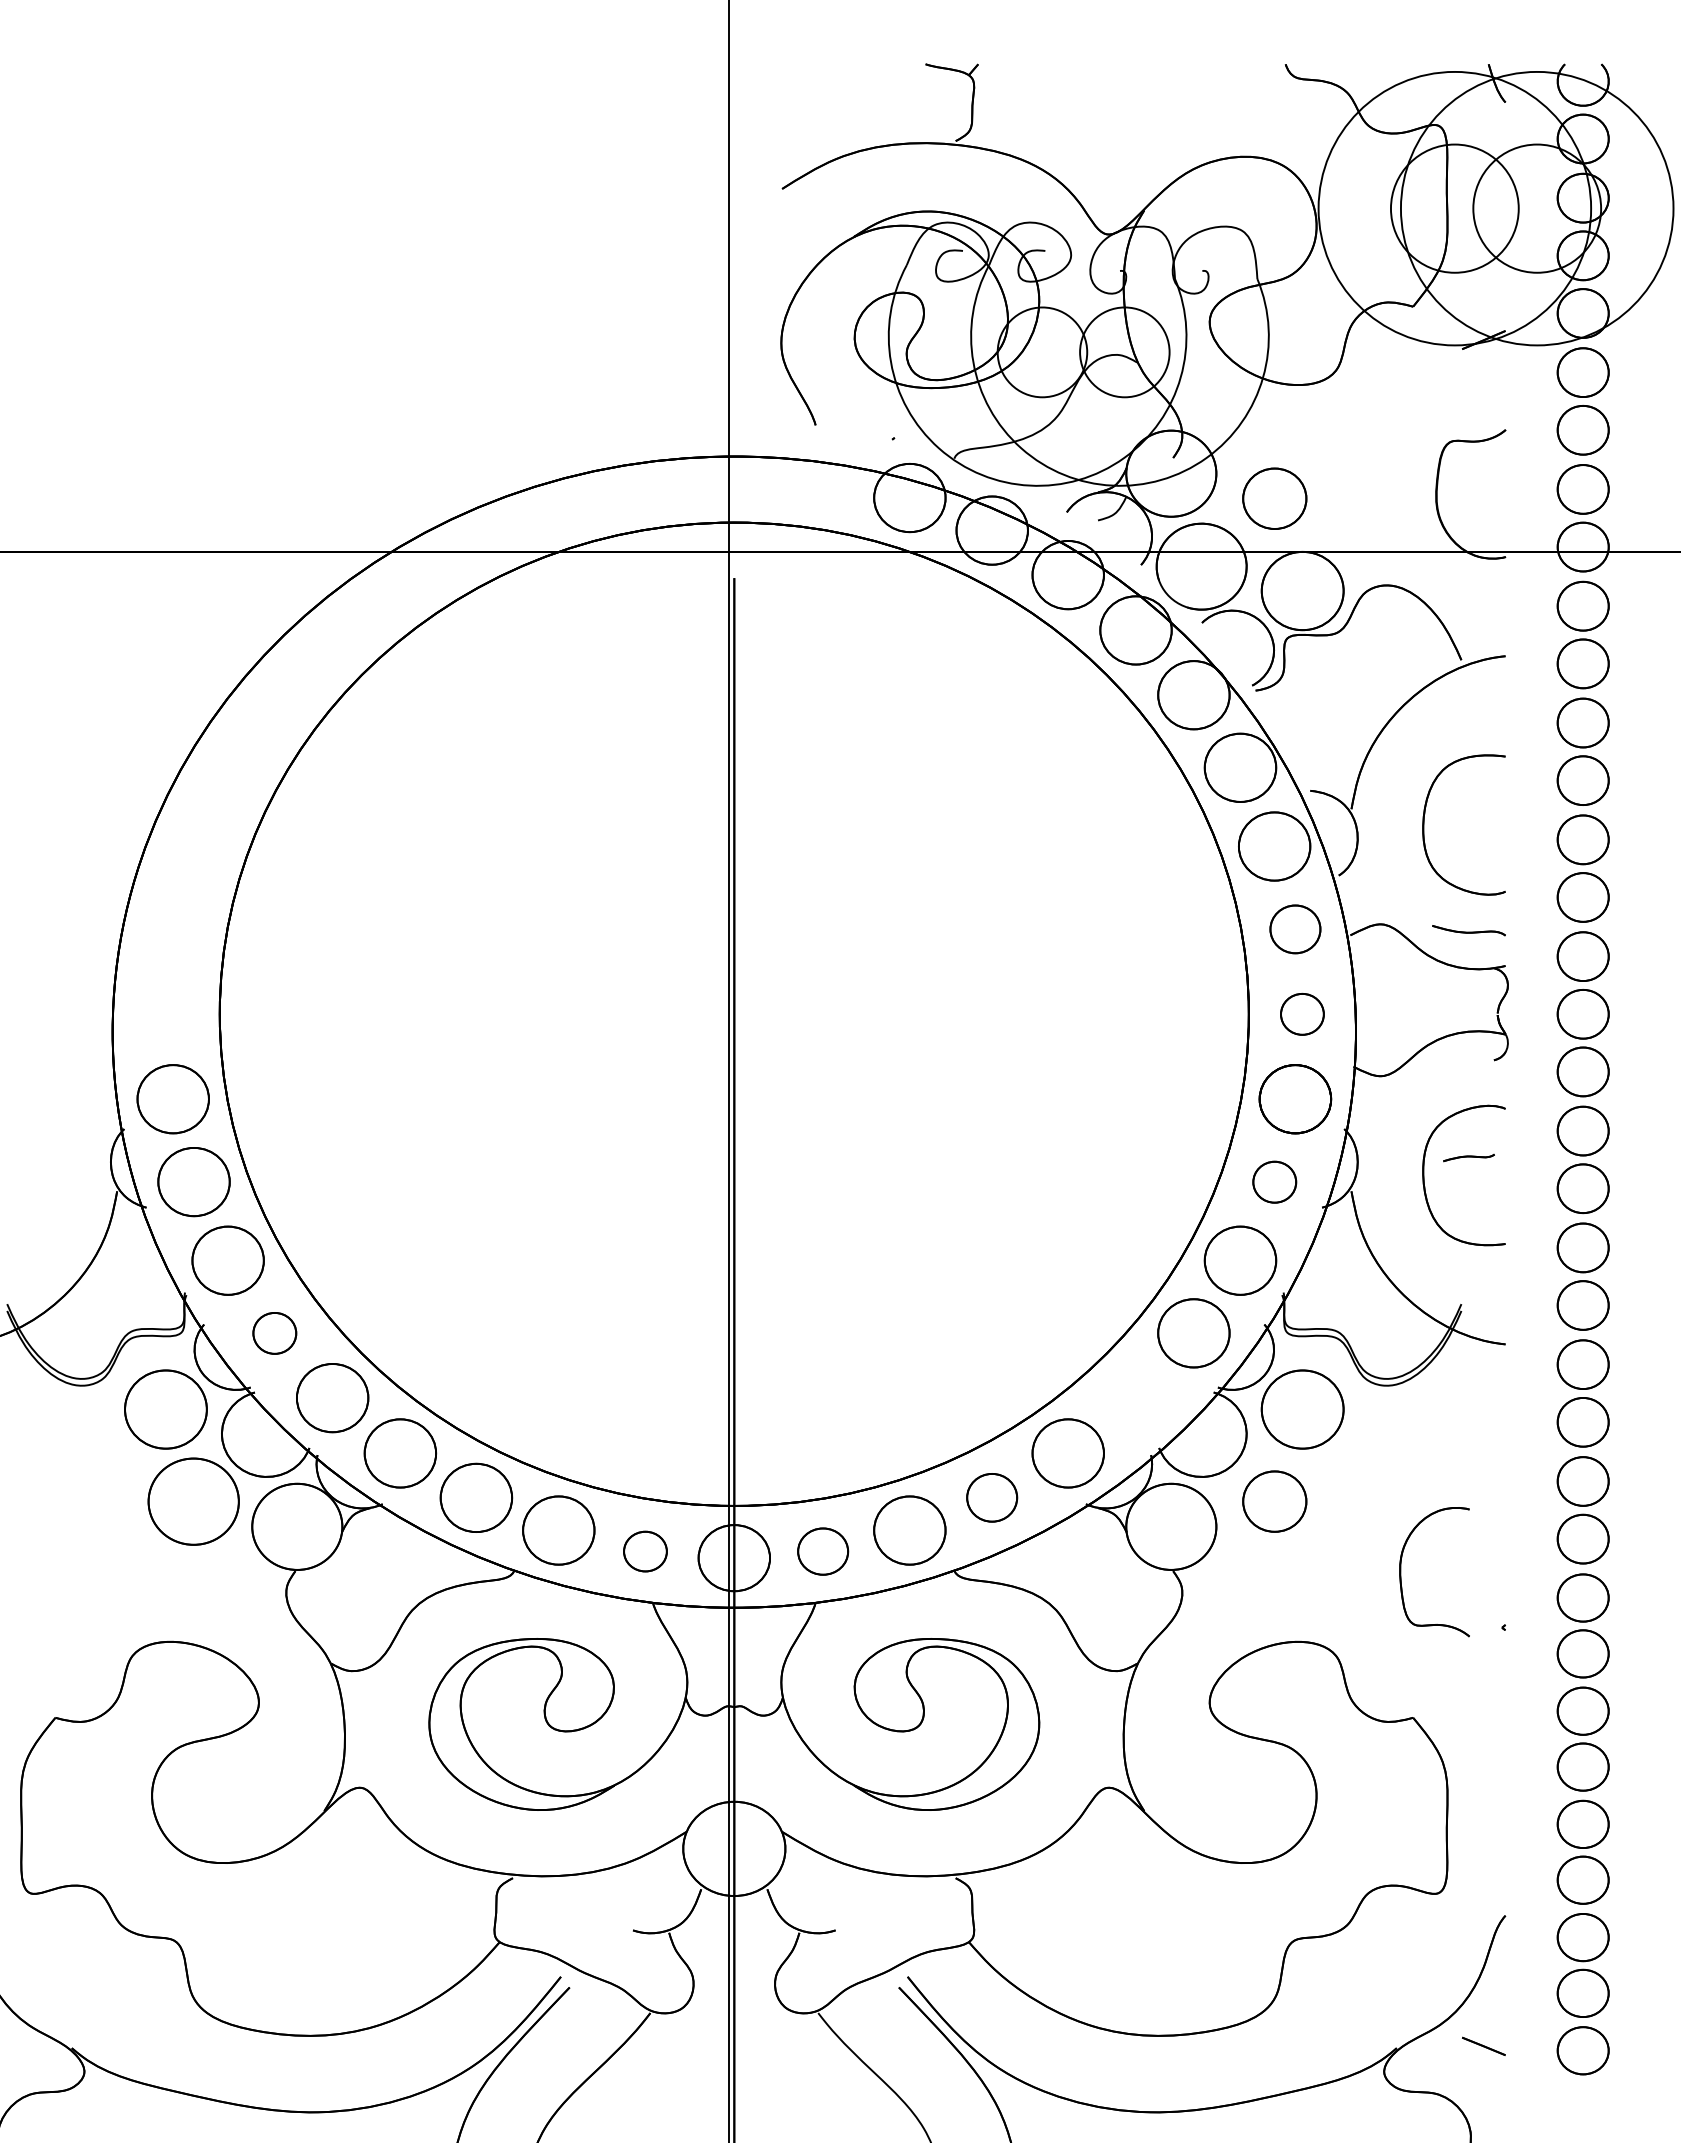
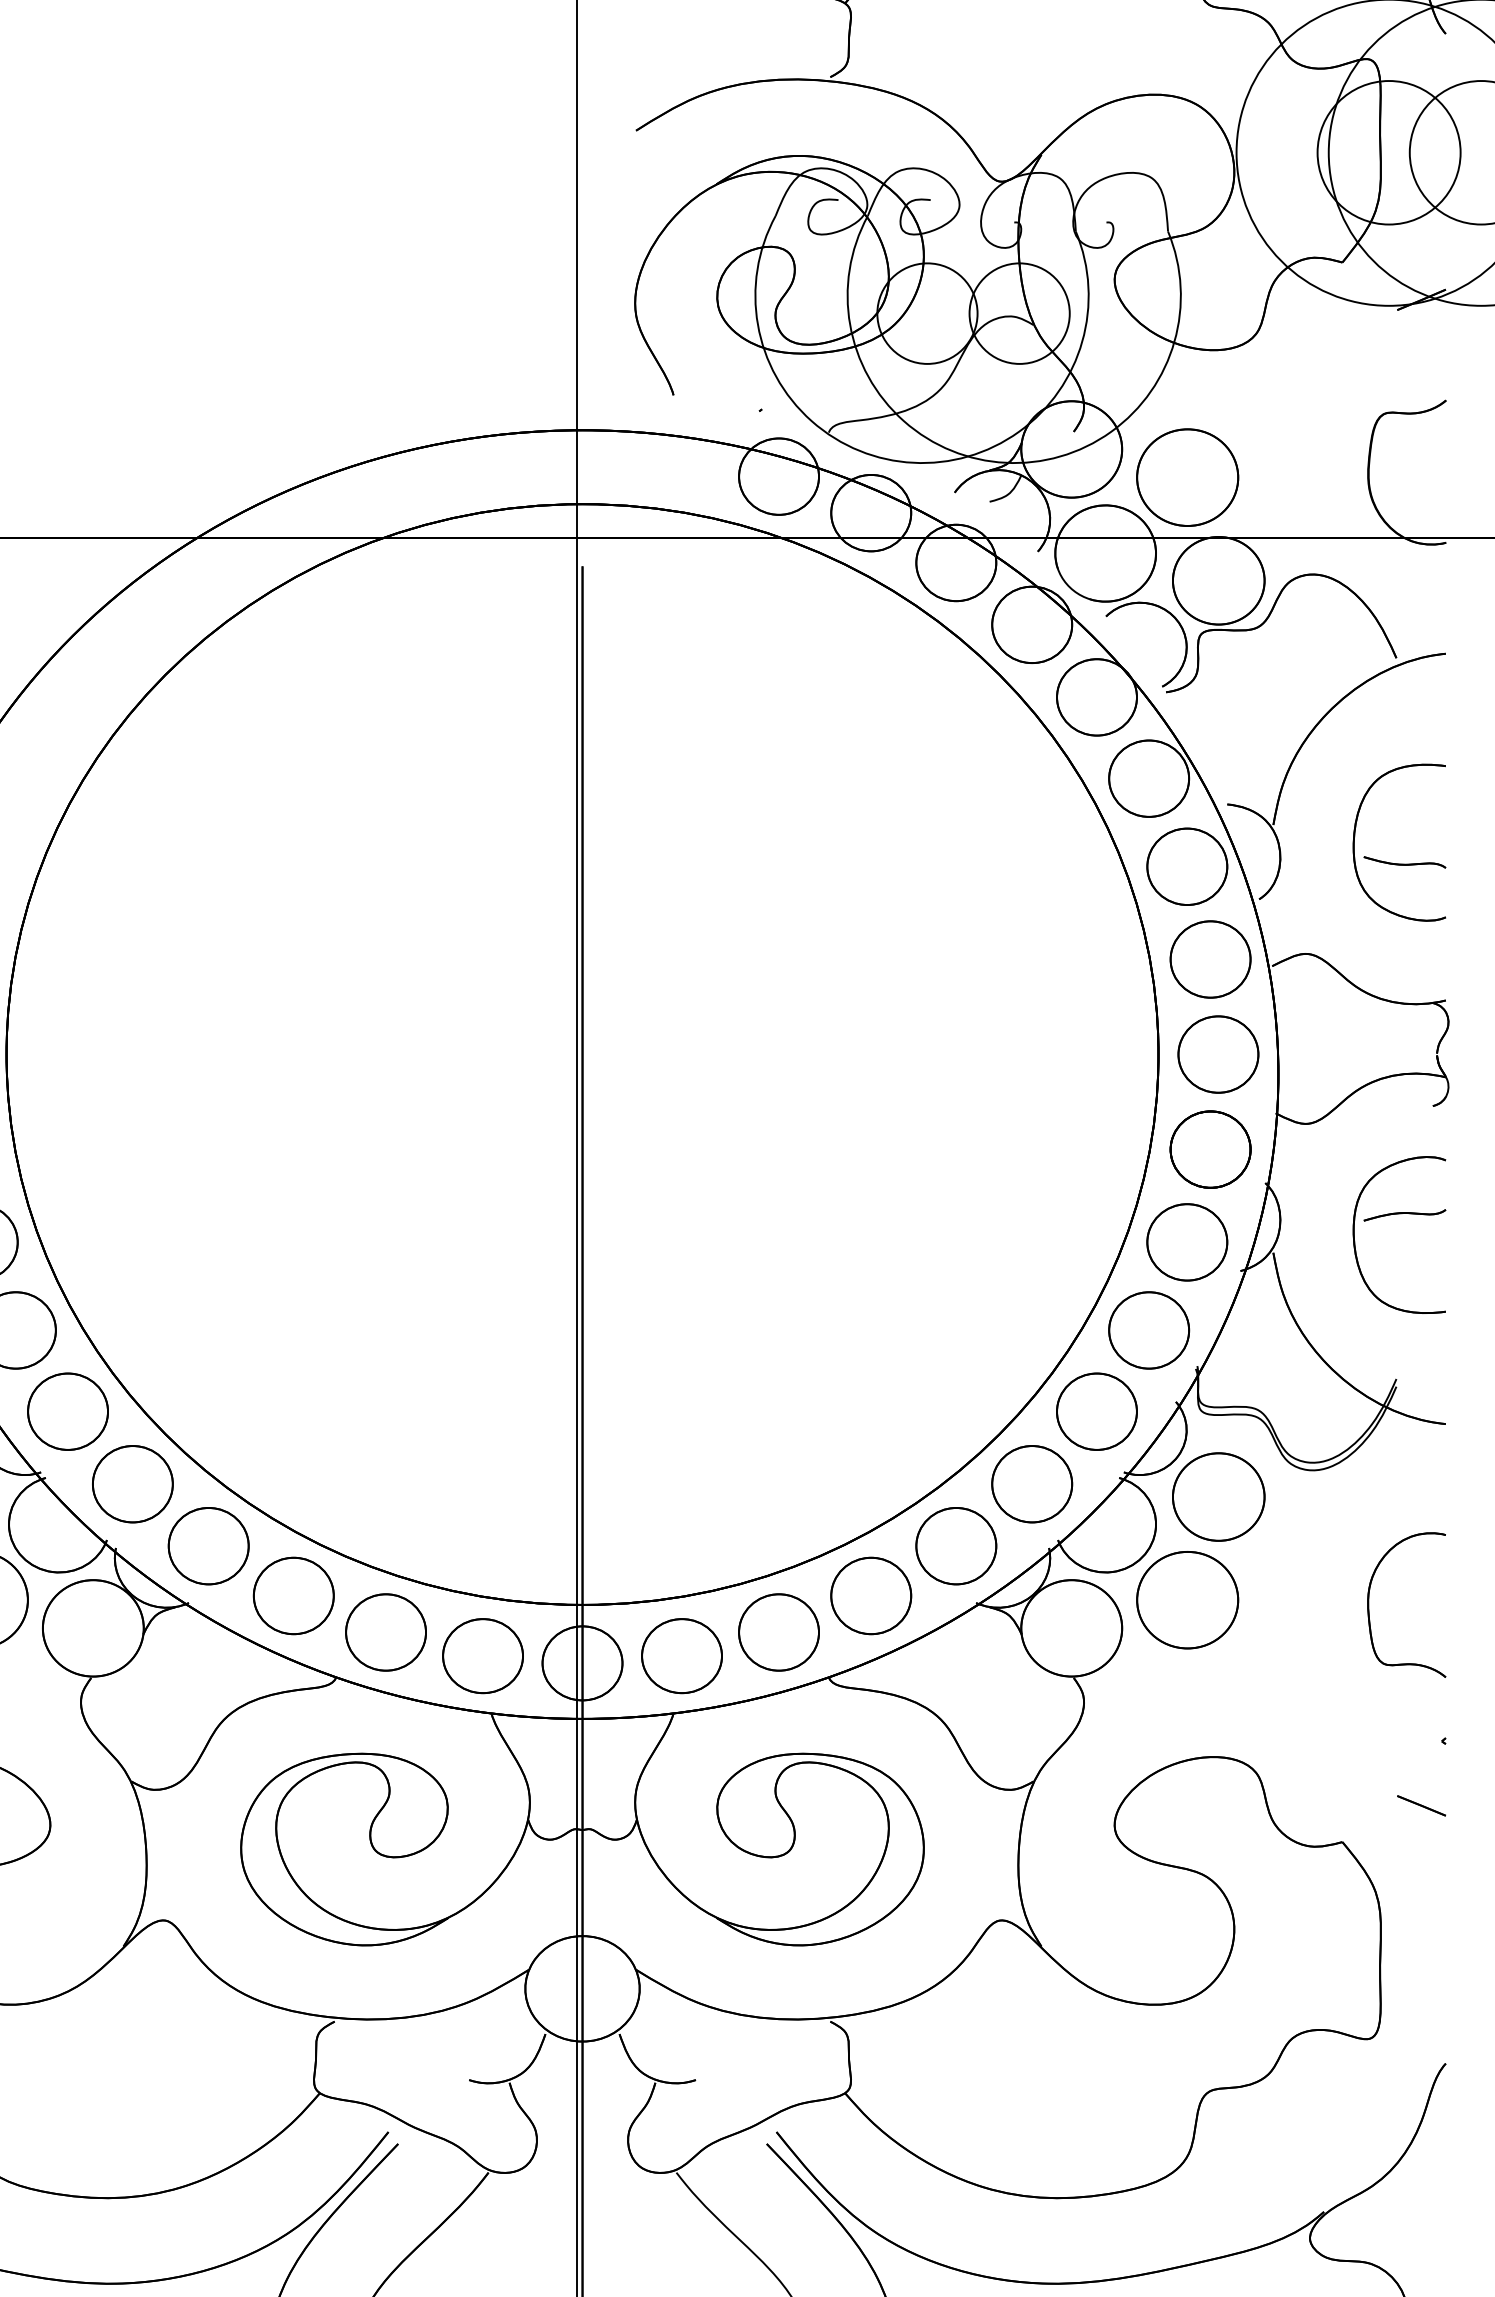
part: (1274, 498) -> (1187, 477), size x1.43
part: (1295, 929) -> (1210, 959), size x1.43
part: (1468, 930) -> (1404, 862), moved
part: (1302, 1014) -> (1218, 1054), size x1.67
part: (1468, 1157) -> (1404, 1214), size x1.43
part: (1274, 1182) -> (1187, 1242), size x1.67
part: (274, 1333) -> (67, 1411), size x1.67
part: (1135, 1398) -> (1031, 1484), added
part: (991, 1497) -> (870, 1595), size x1.43
part: (1274, 1501) -> (1187, 1599), size x1.43
part: (645, 1551) -> (483, 1655), size x1.67
part: (822, 1551) -> (681, 1655), size x1.43
part: (1401, 1572) -> (1369, 1605), moved
line: (1483, 2045) -> (1421, 1804), moved

